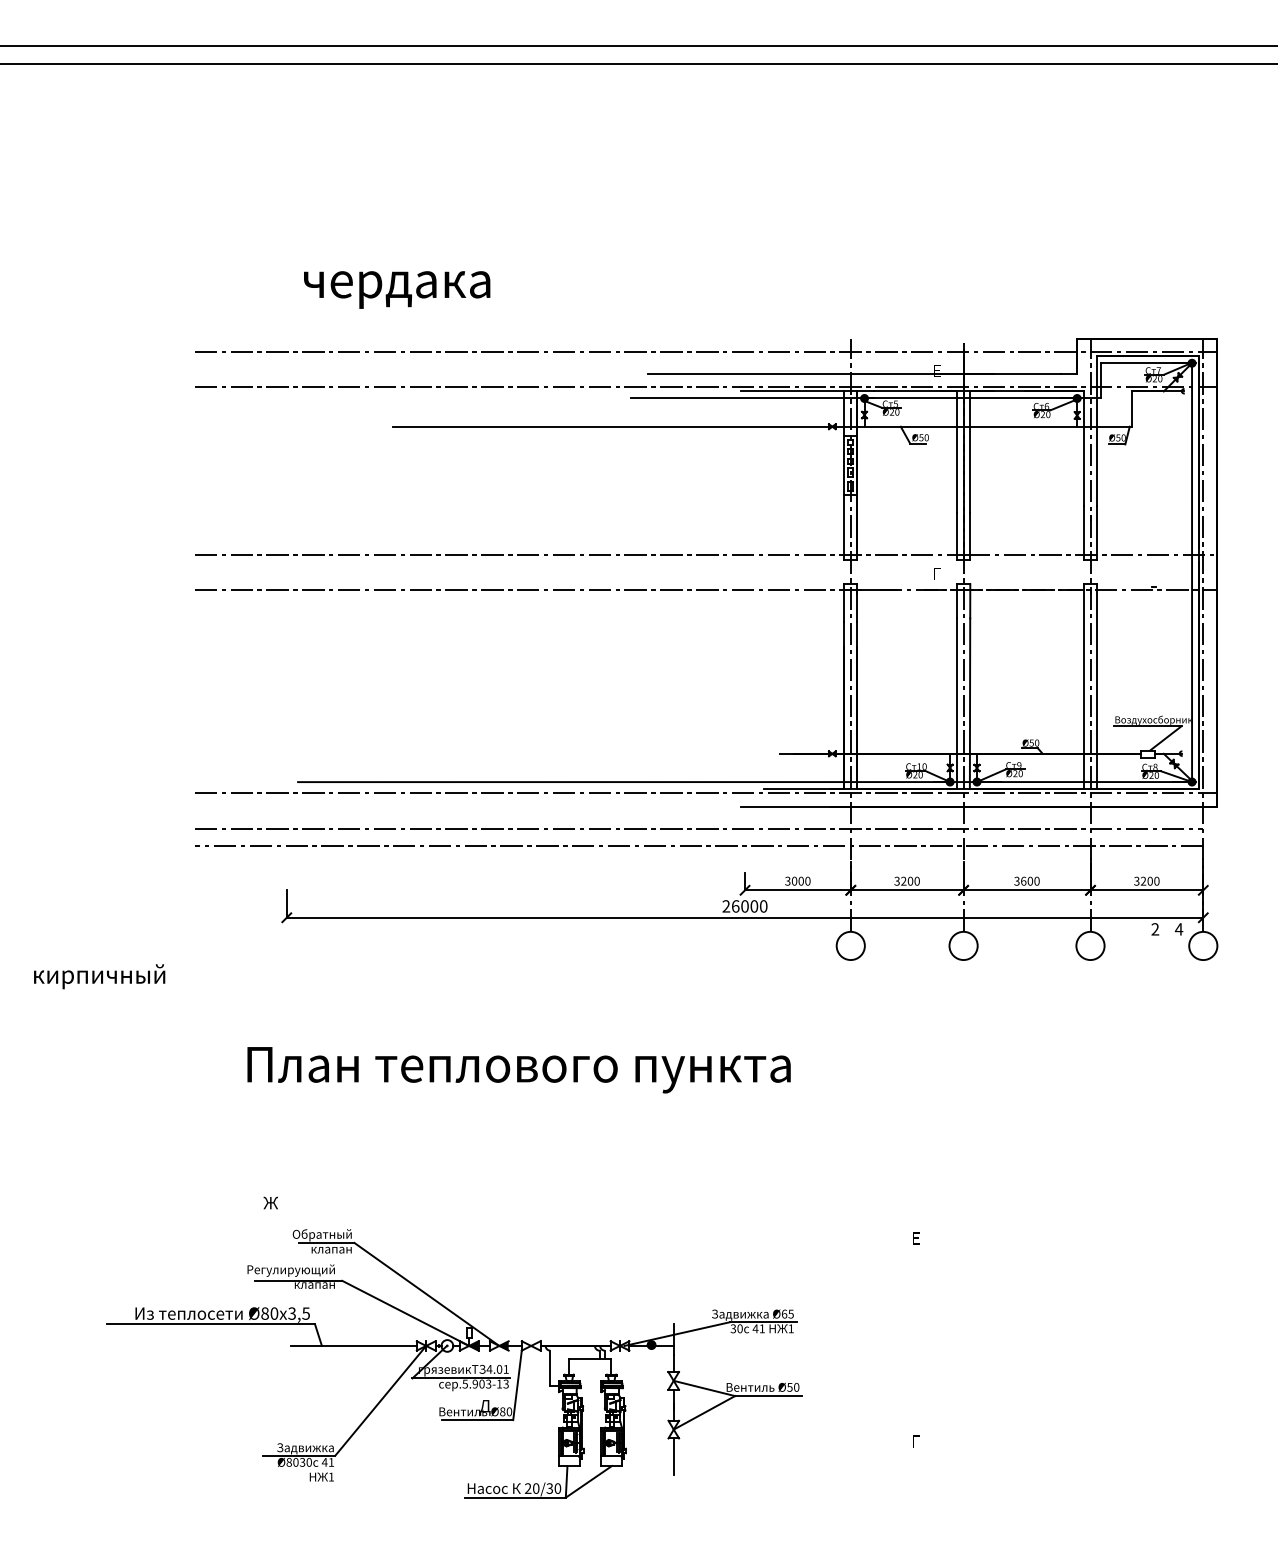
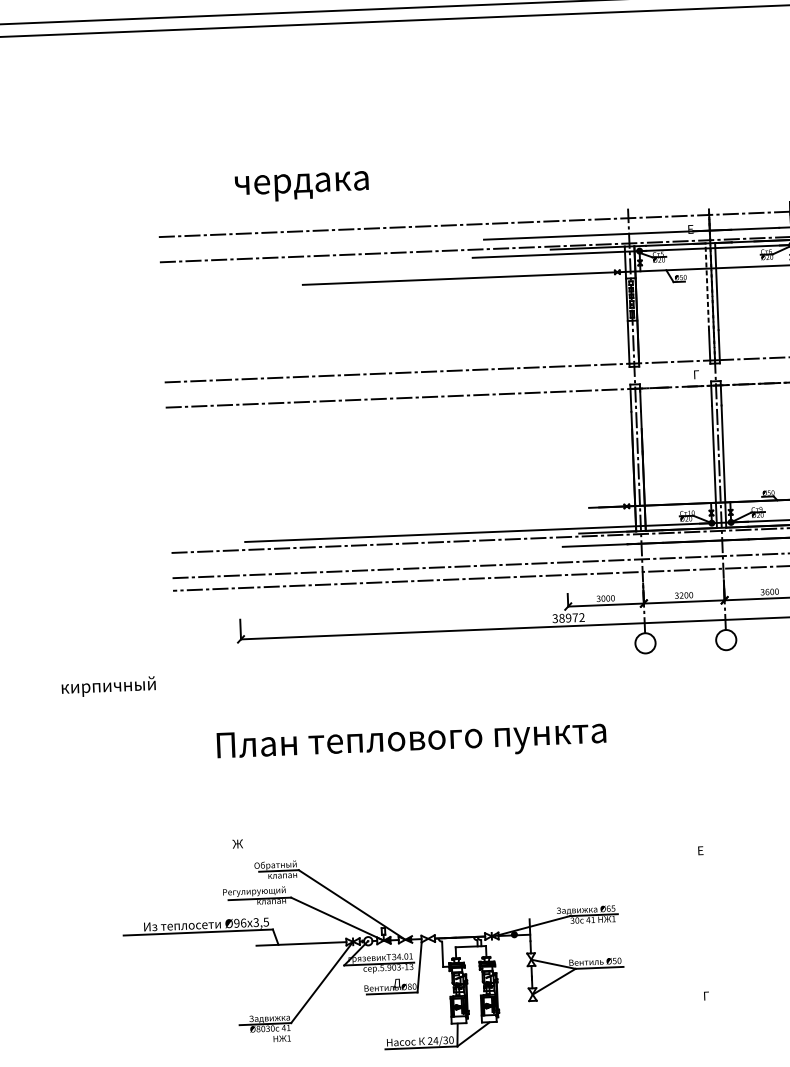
line: (956, 452) -> (706, 287), solid -> dashed
text: (744, 906) -> (568, 618), 26000 -> 38972
text: (269, 1313) -> (240, 923), Ø80 -> Ø96
line: (673, 1456) -> (533, 1013), removed
text: (535, 1488) -> (435, 1040), 20/30 -> 24/30

